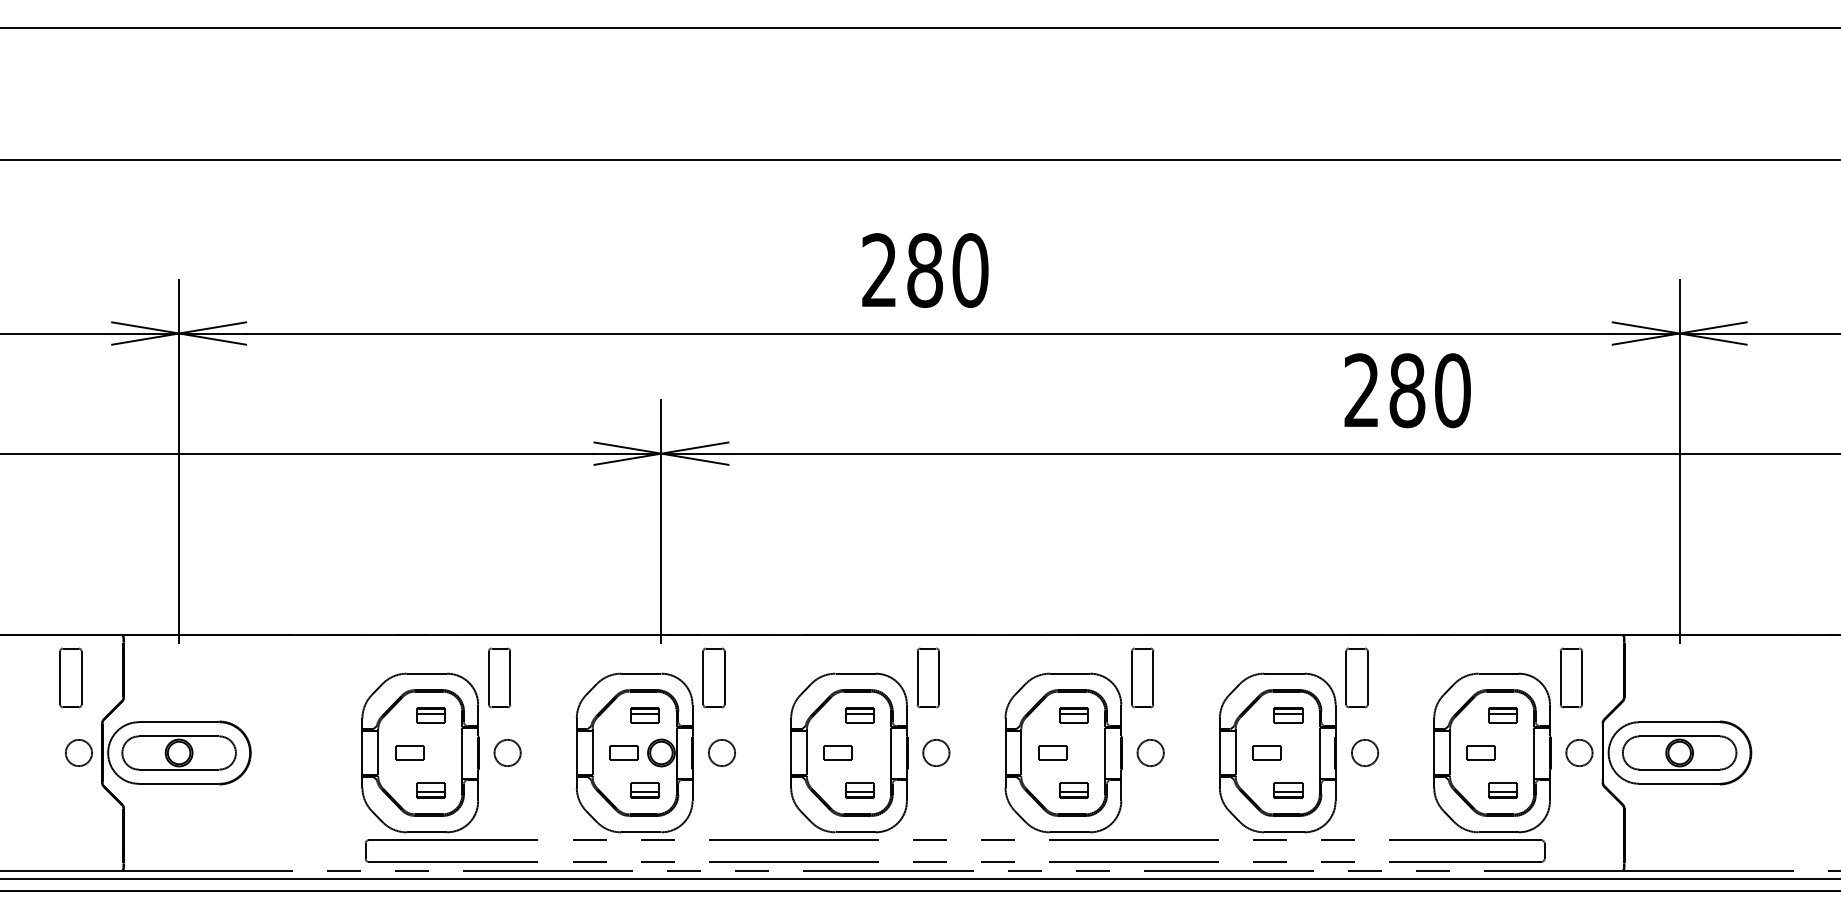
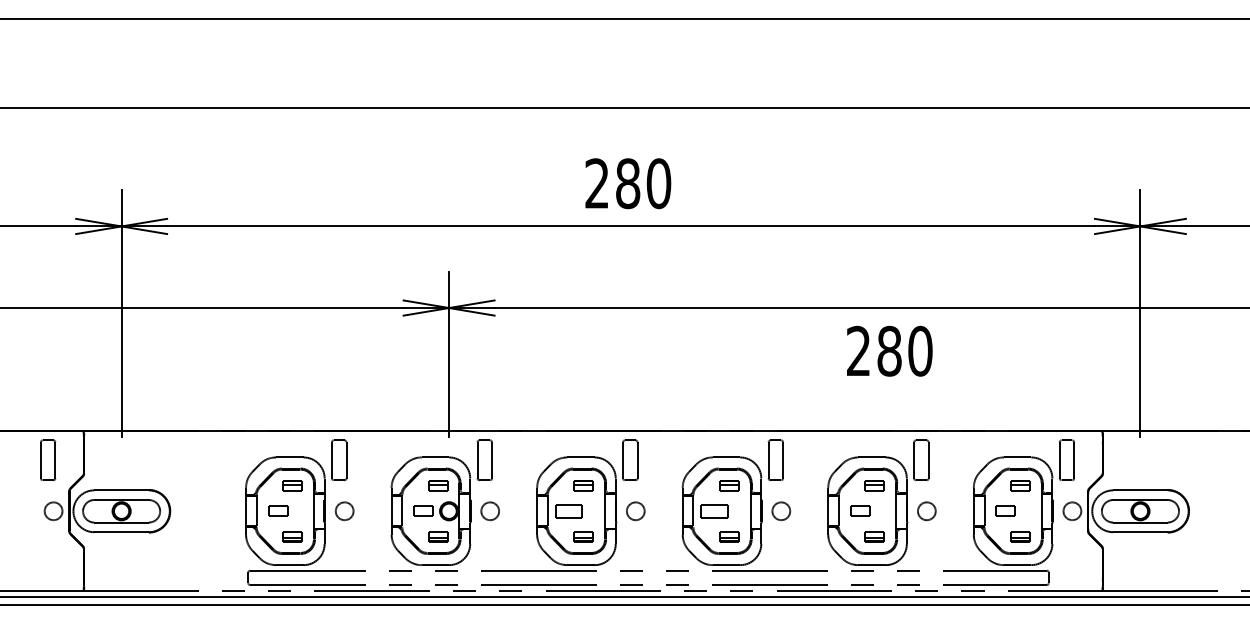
text: (1407, 389) -> (889, 350), moved
part: (838, 751) -> (569, 510), size x1.4
part: (1052, 751) -> (714, 510), size x1.4

